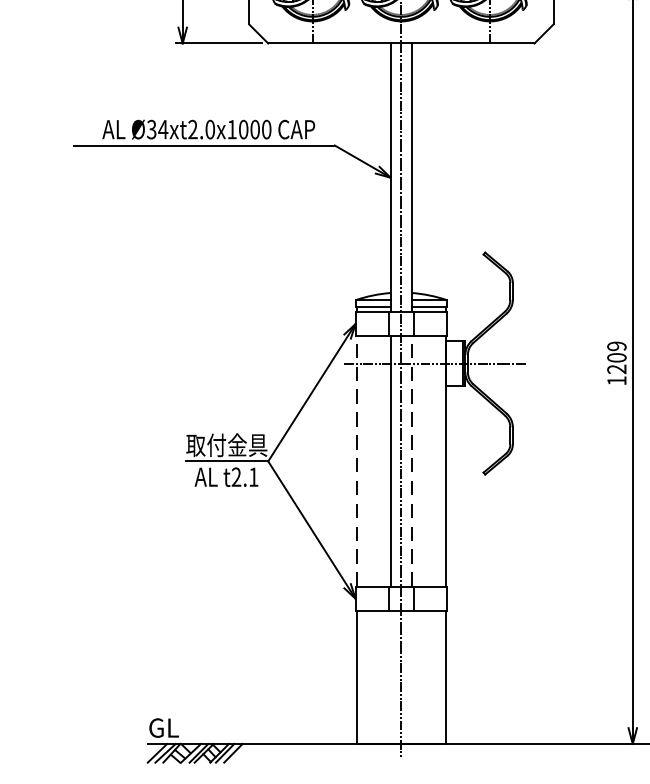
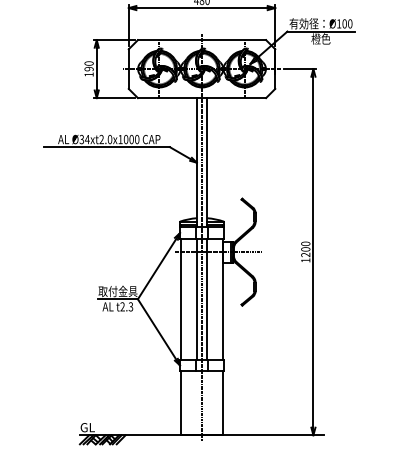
text: (616, 345) -> (305, 243), 1209 -> 1200
line: (356, 459) -> (180, 298), dashed -> solid
line: (412, 459) -> (207, 298), dashed -> solid
text: (252, 476) -> (130, 306), t2.1 -> t2.3

